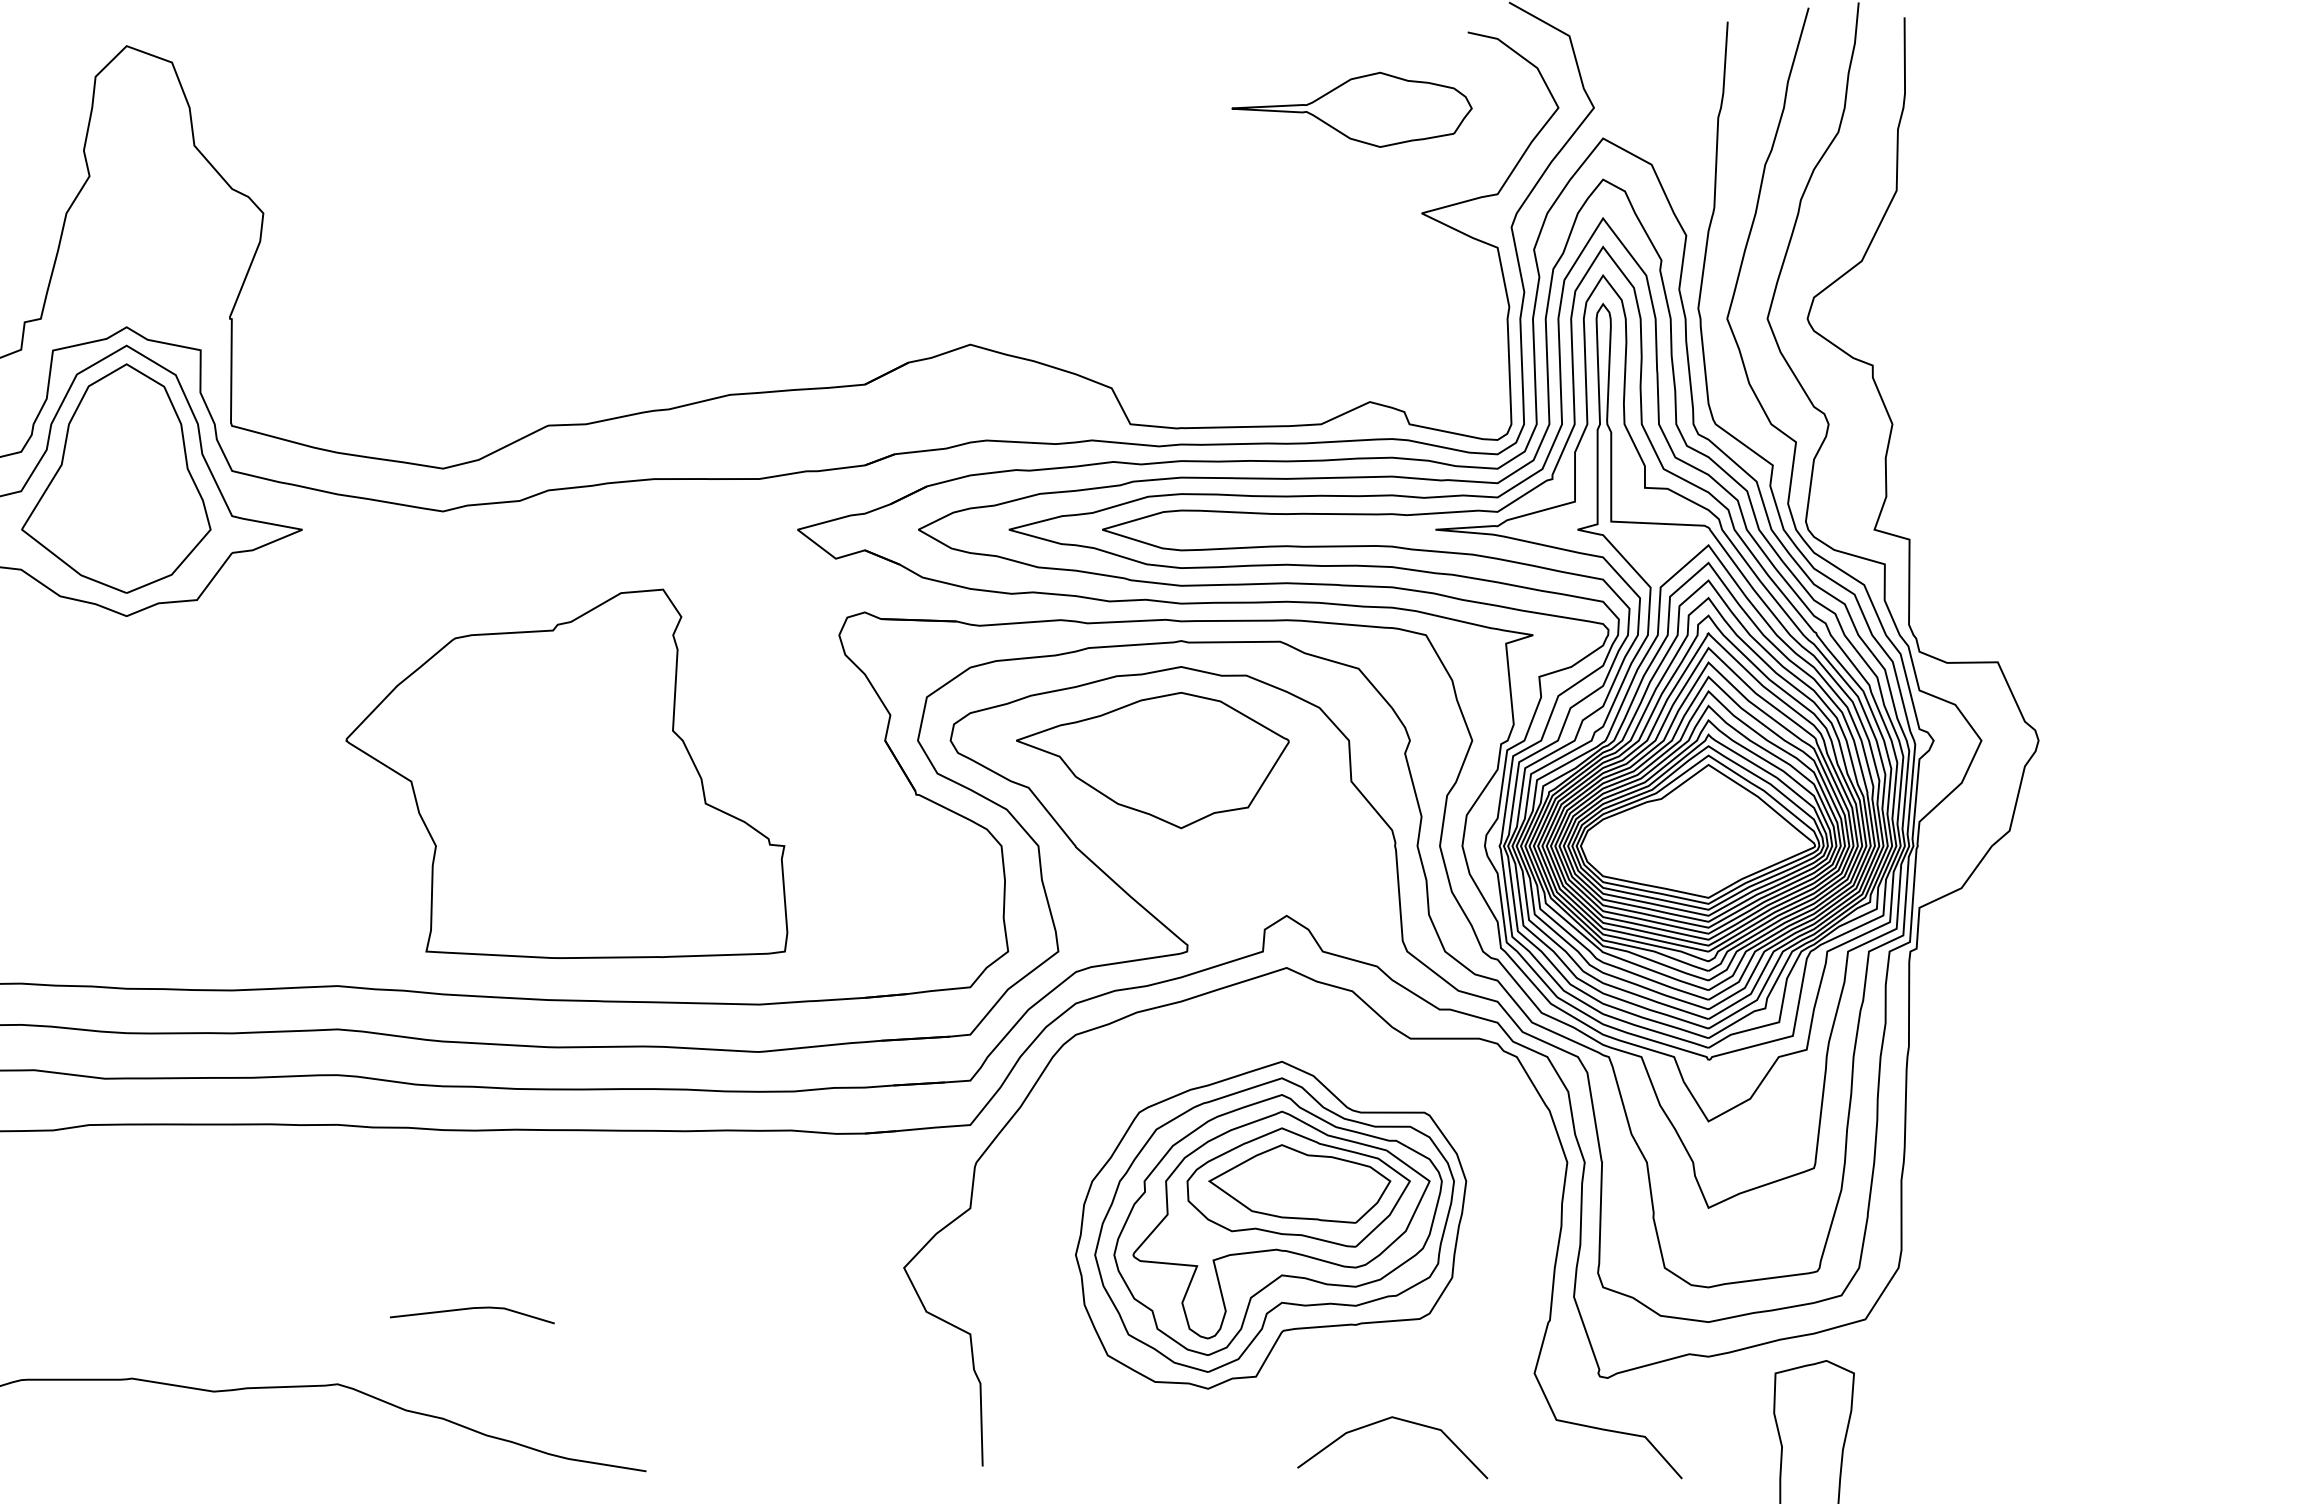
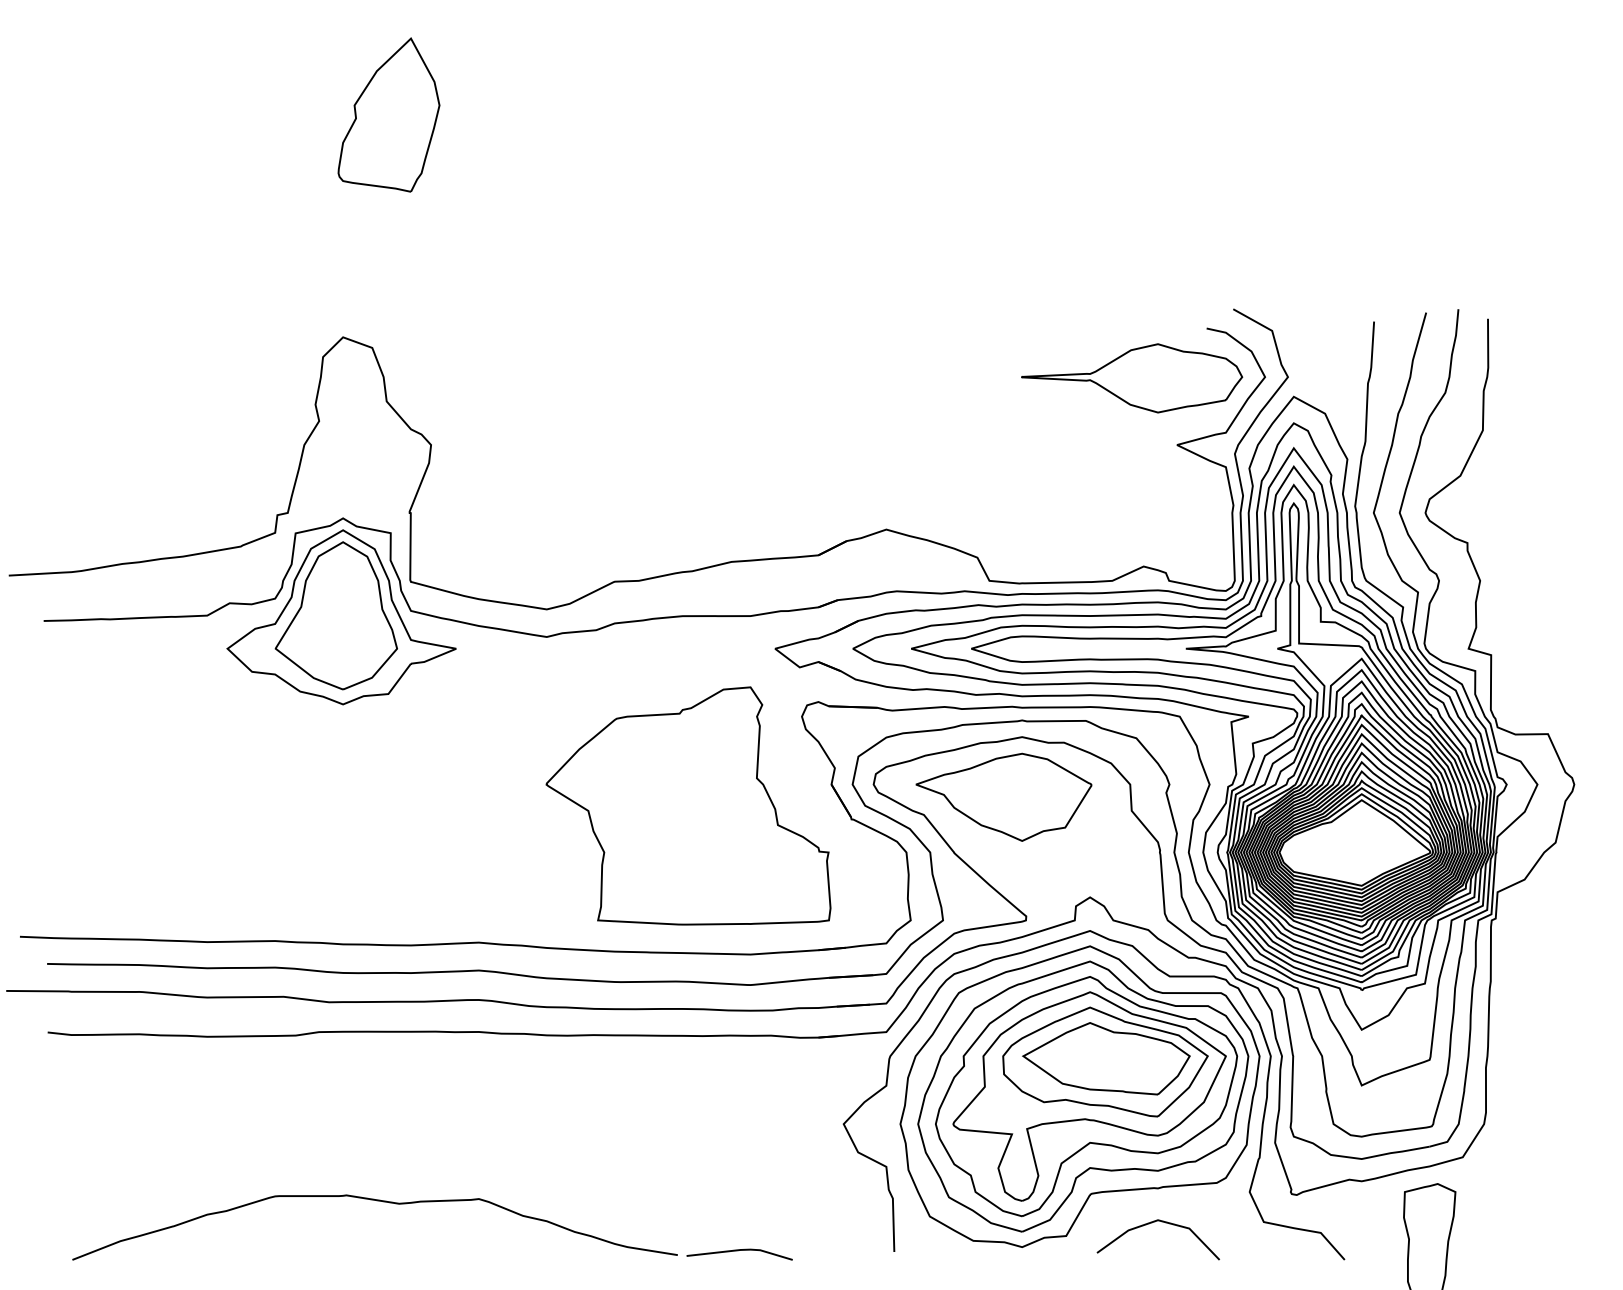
part: (1352, 110) -> (1132, 378), size x1.43
part: (566, 773) -> (688, 805), moved
part: (1270, 1225) -> (1079, 1096), size x1.43
line: (470, 1310) -> (738, 1251), moved

